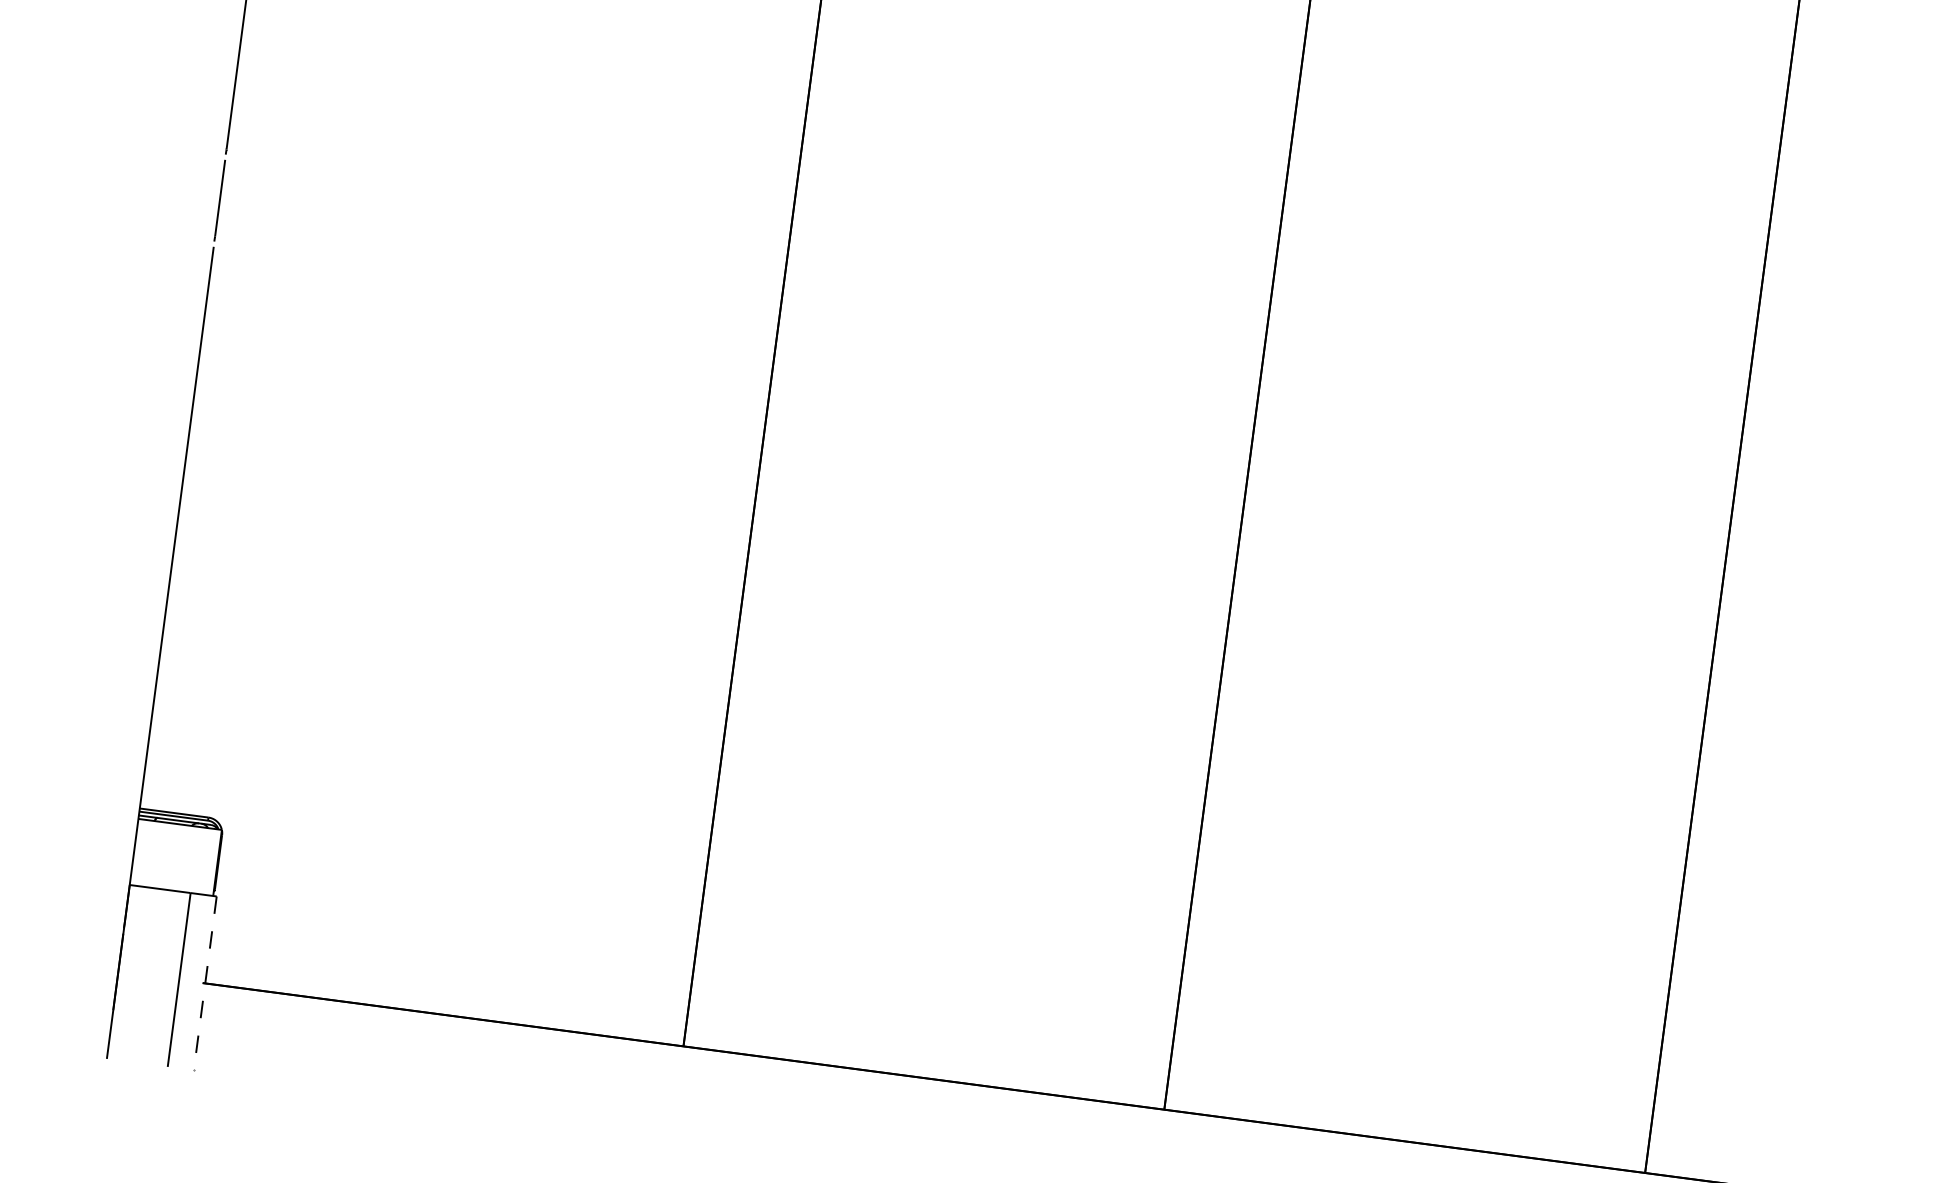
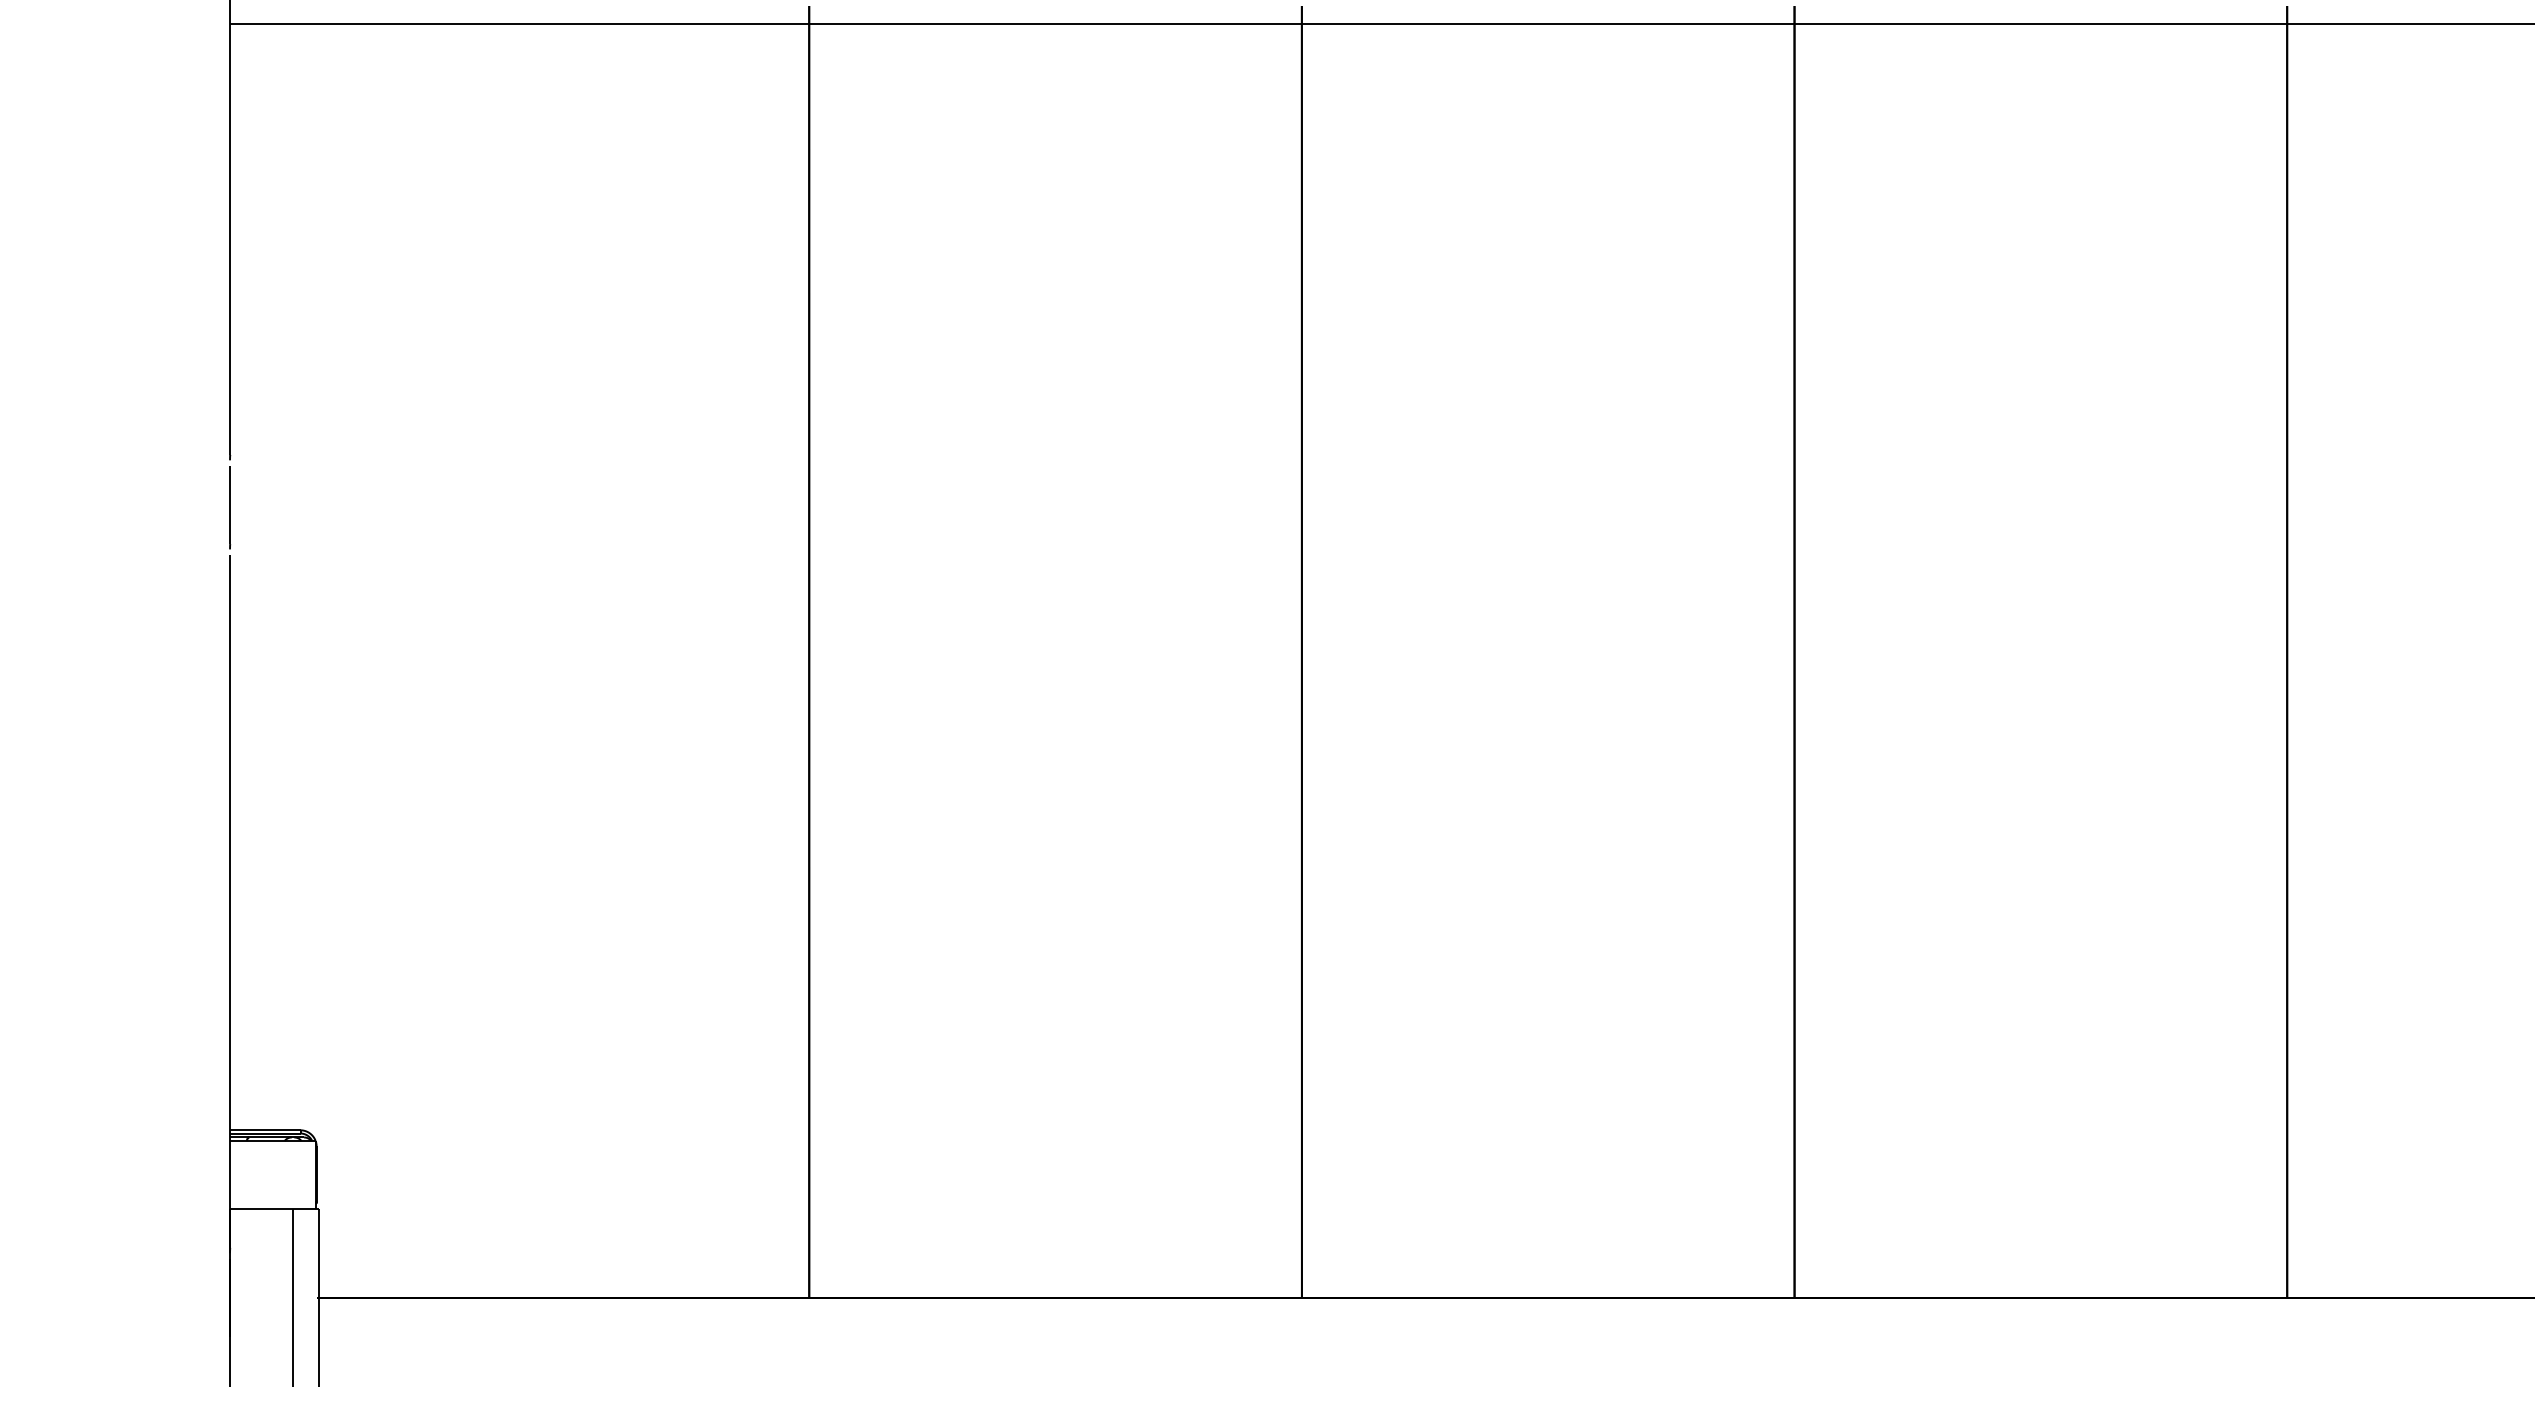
line: (205, 984) -> (319, 1298), dashed -> solid

